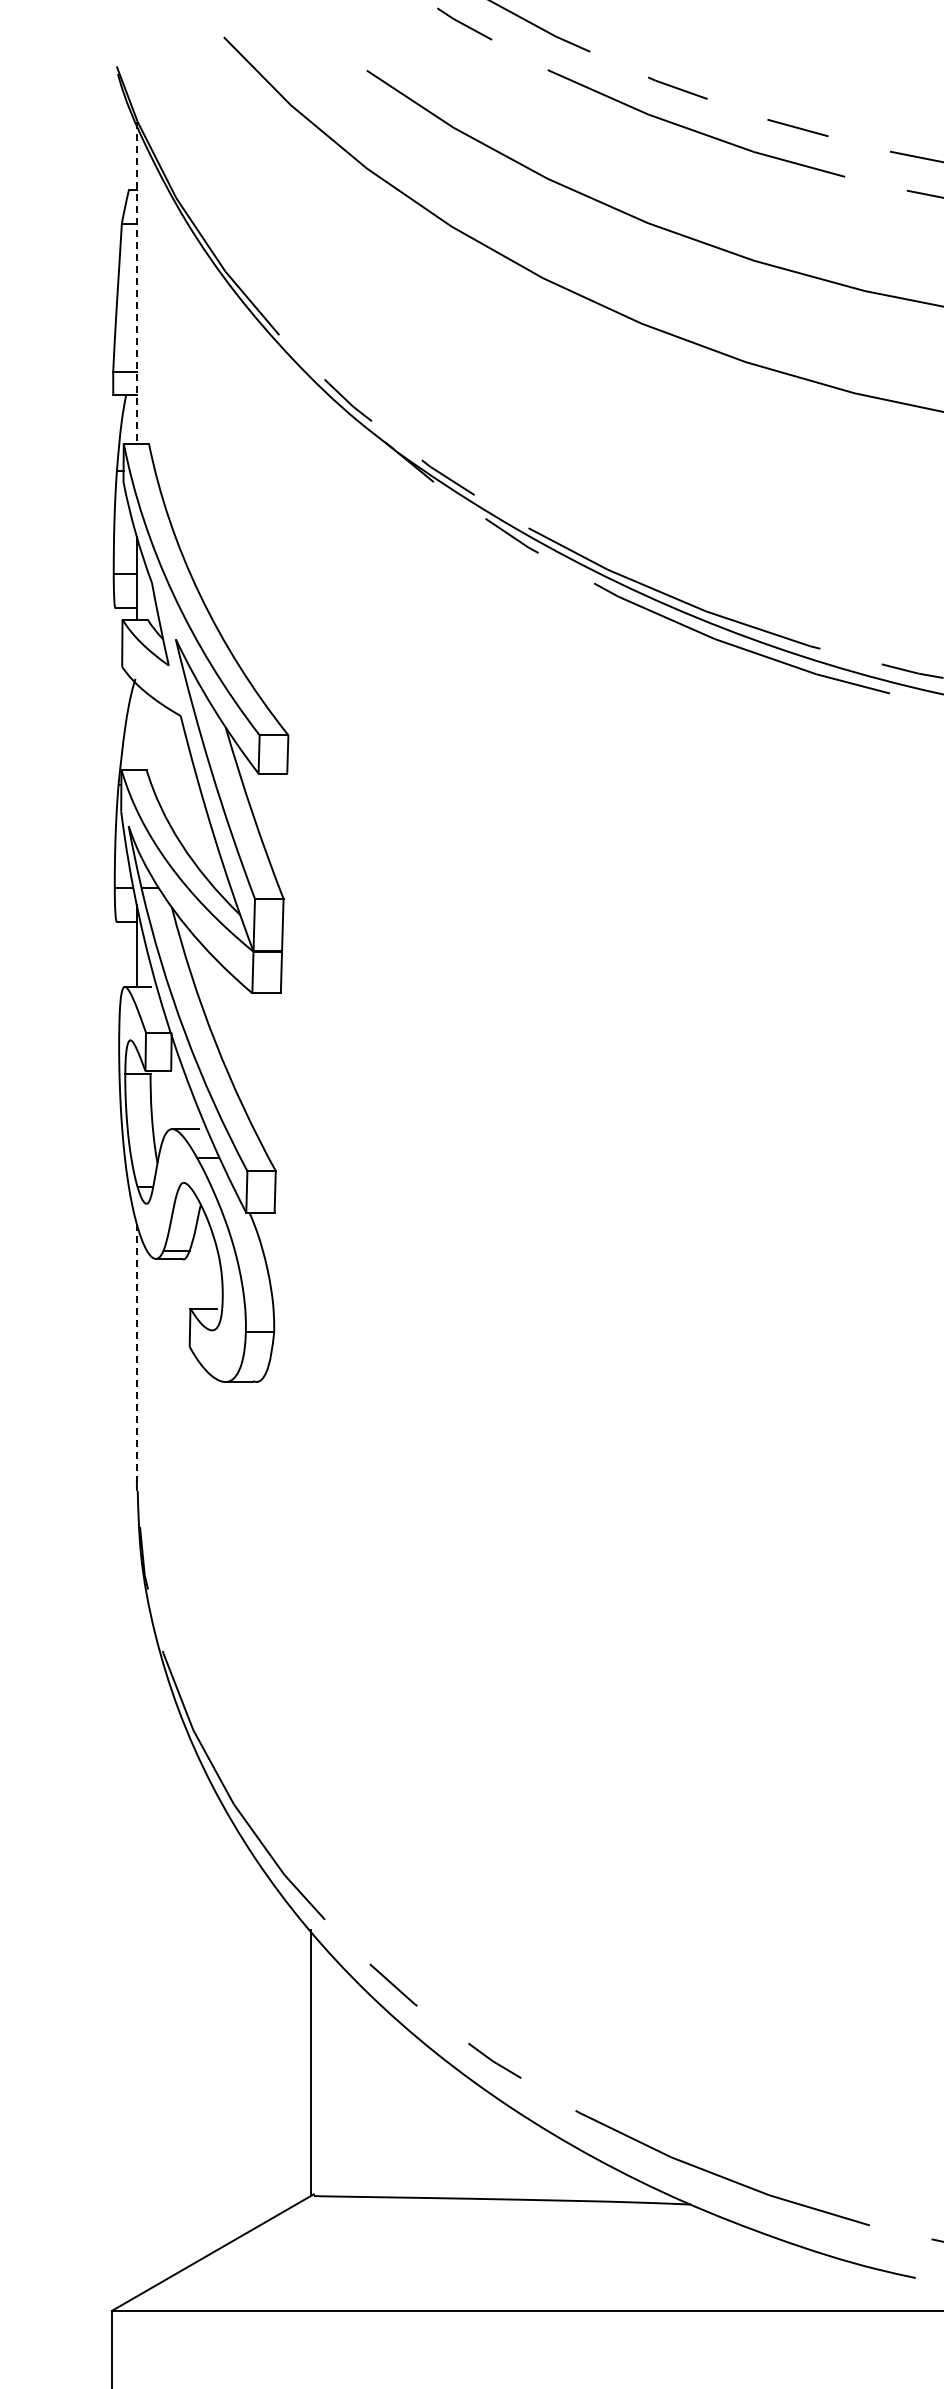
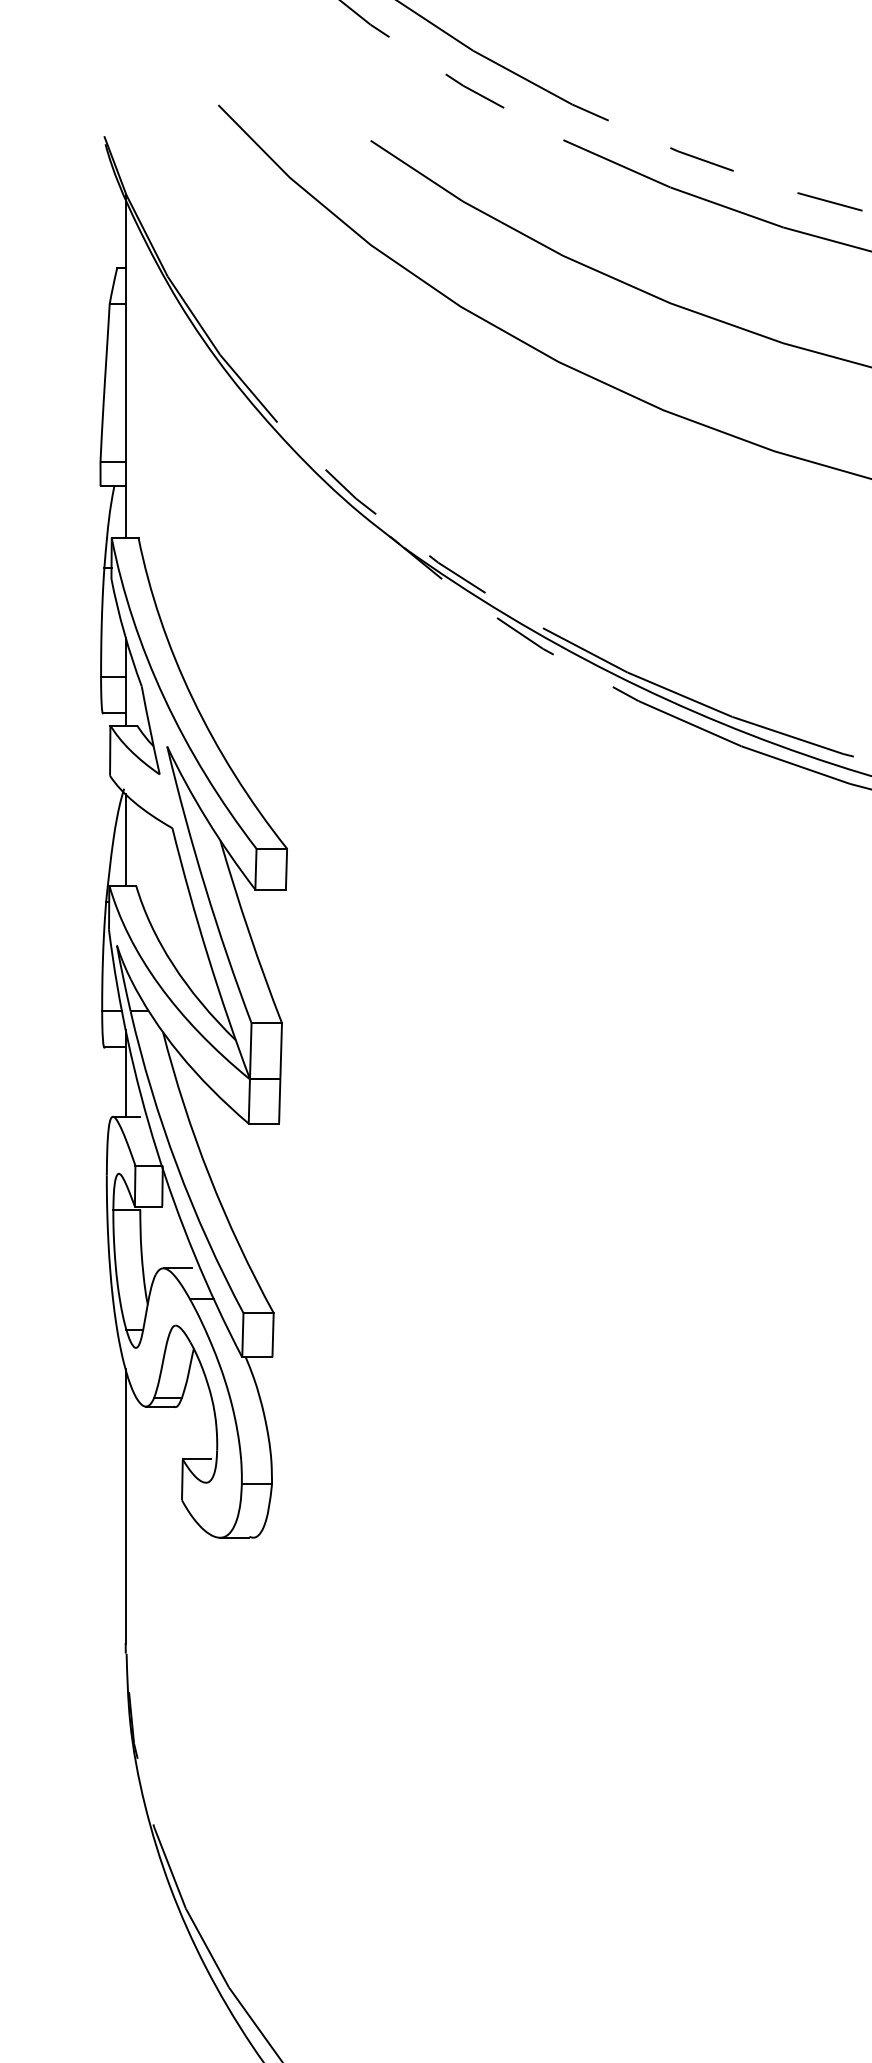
line: (136, 282) -> (125, 366), dashed -> solid
line: (136, 726) -> (125, 839), added
line: (136, 1352) -> (125, 1506), dashed -> solid

